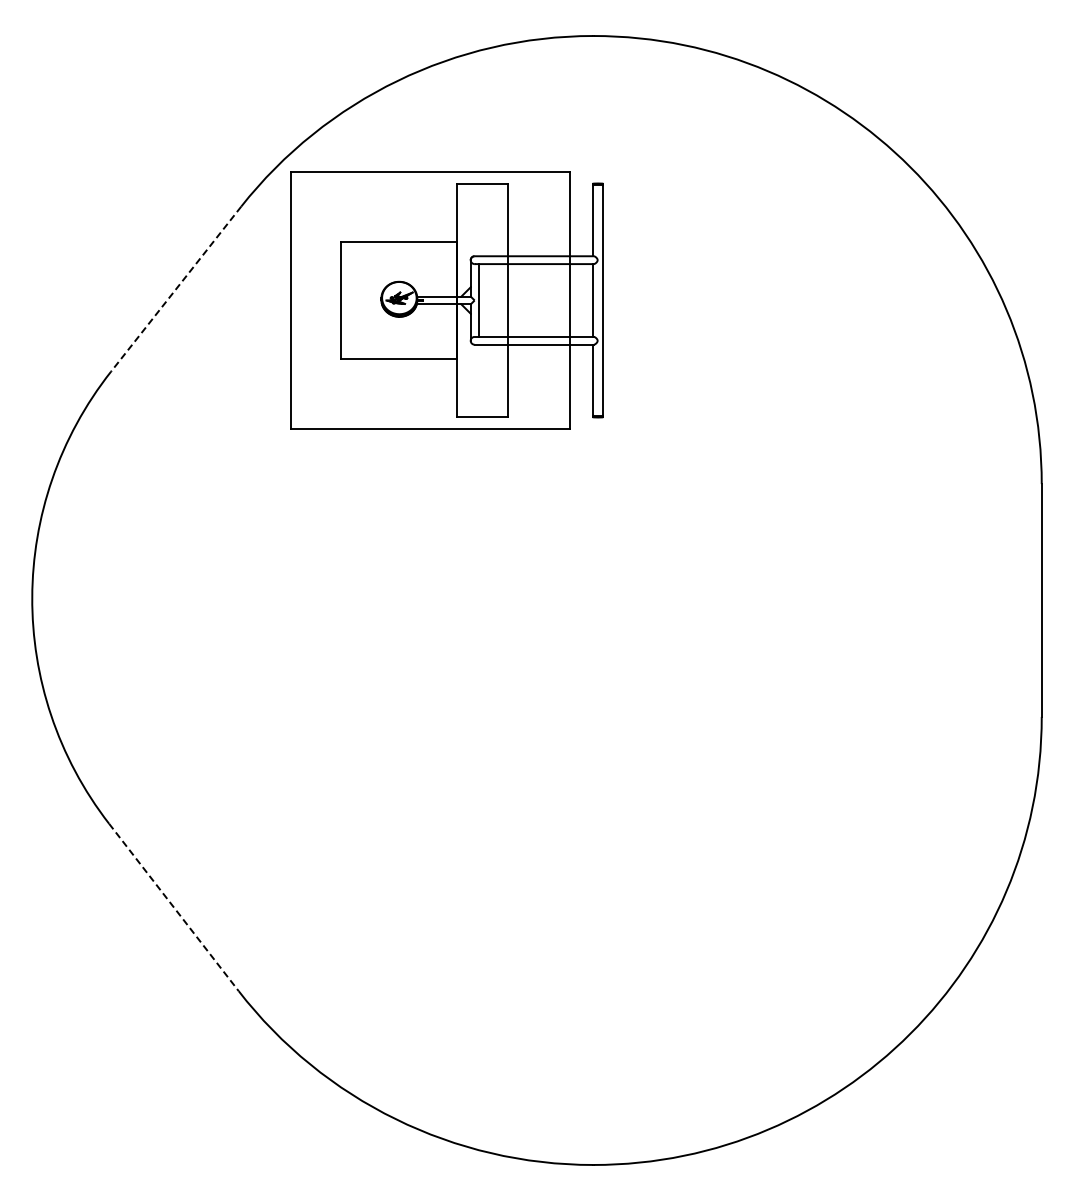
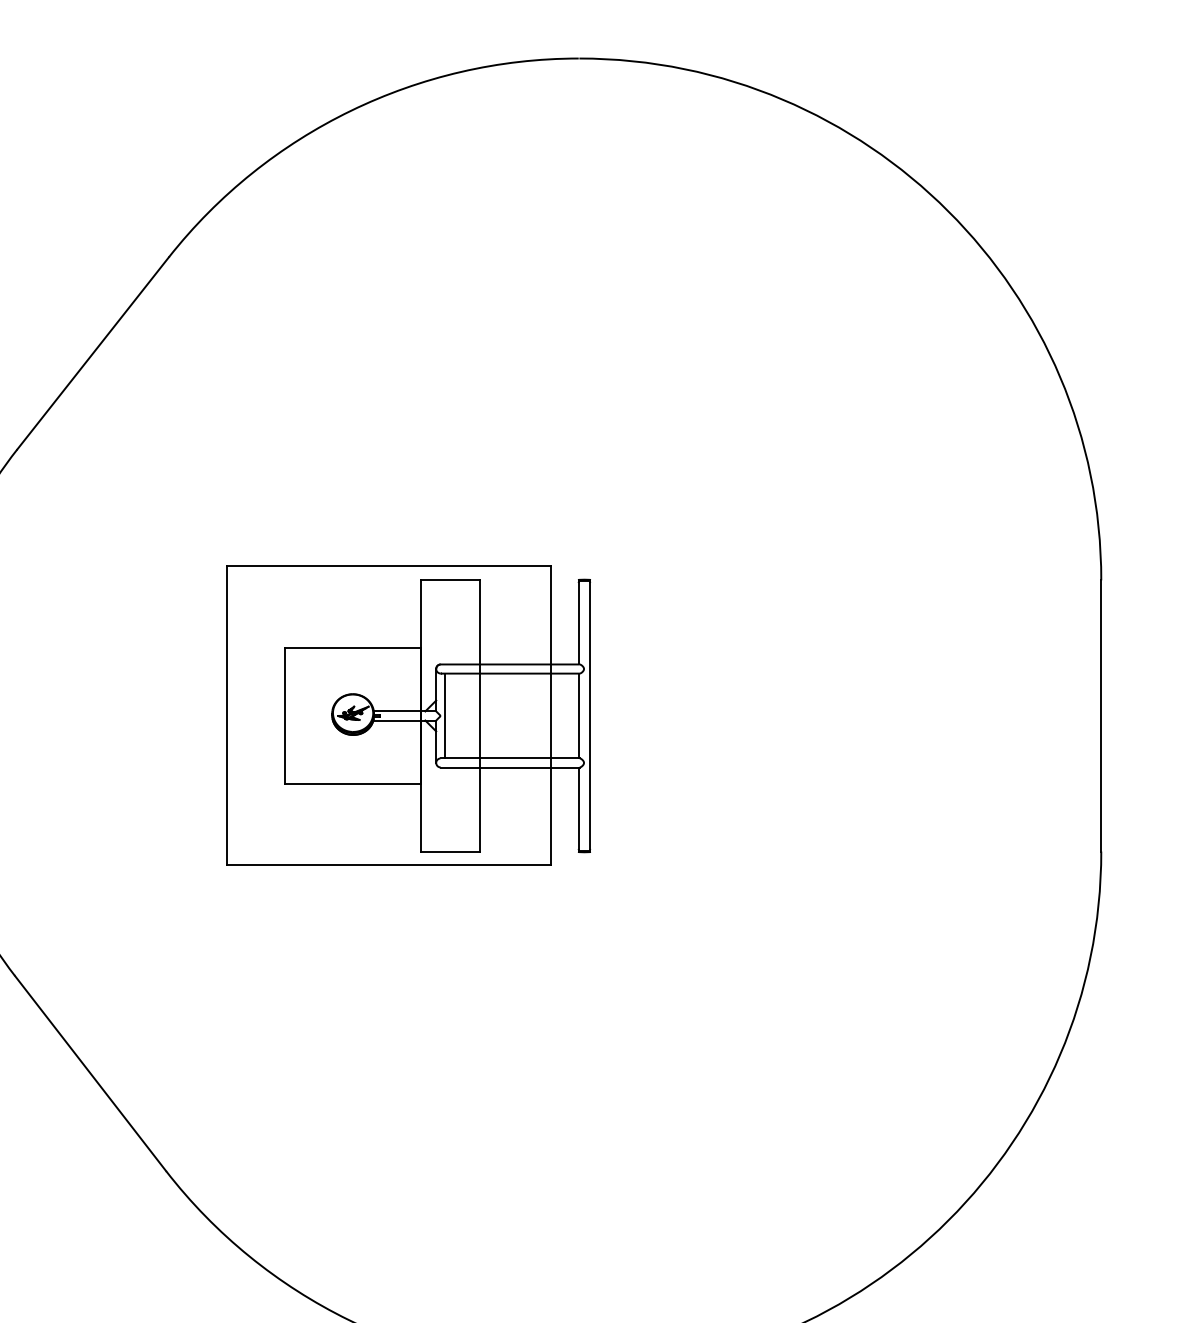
line: (175, 289) -> (92, 353), dashed -> solid
part: (446, 300) -> (407, 715), moved
line: (173, 907) -> (90, 1073), dashed -> solid

